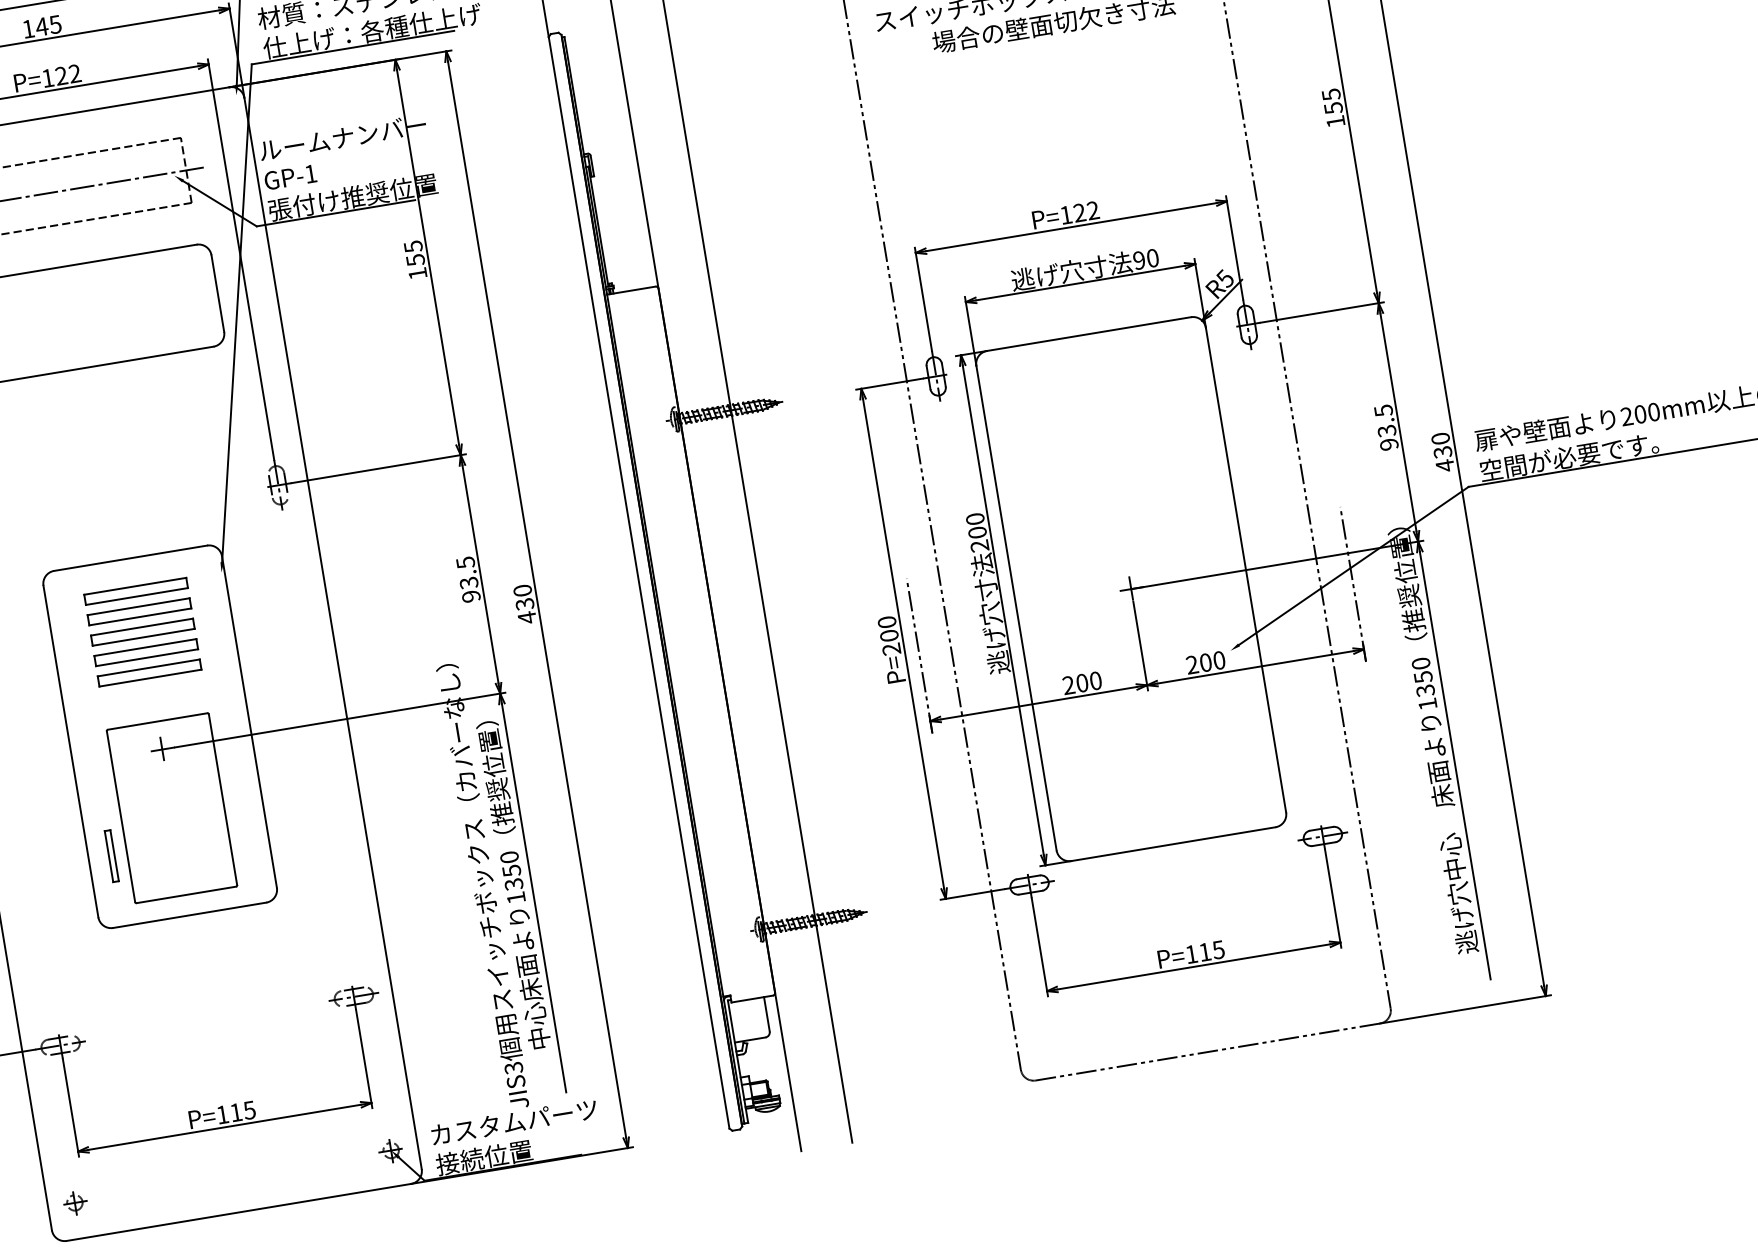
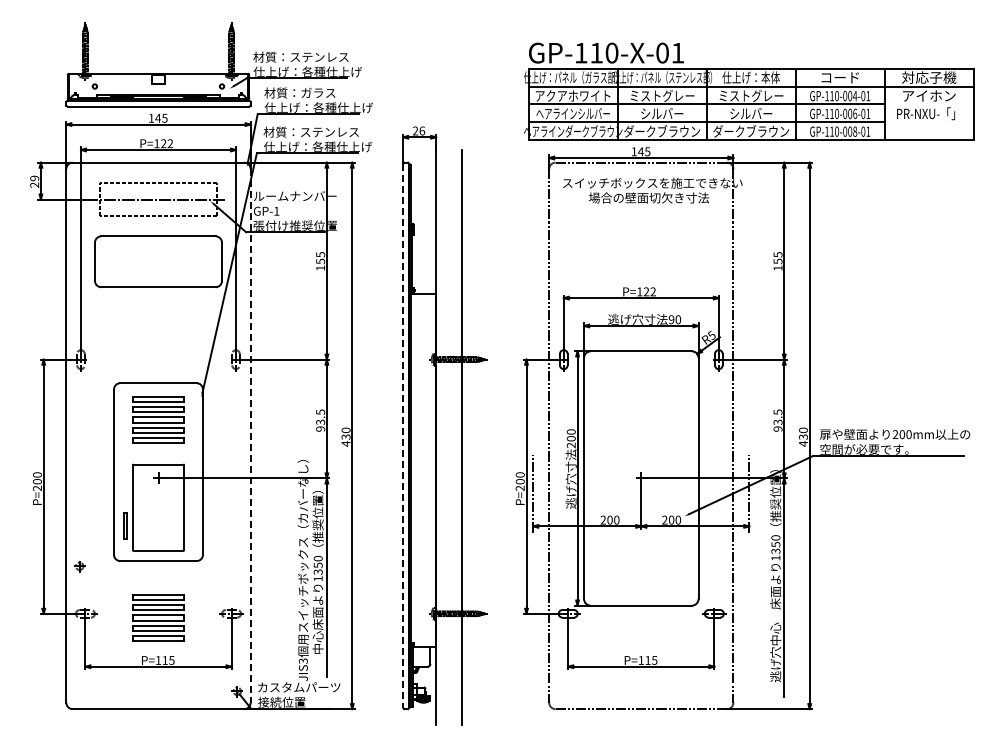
line: (639, 581) -> (403, 435), solid -> dashed
line: (332, 632) -> (250, 435), solid -> dashed
part: (208, 1028) -> (158, 617), added
part: (74, 1203) -> (79, 566), moved

